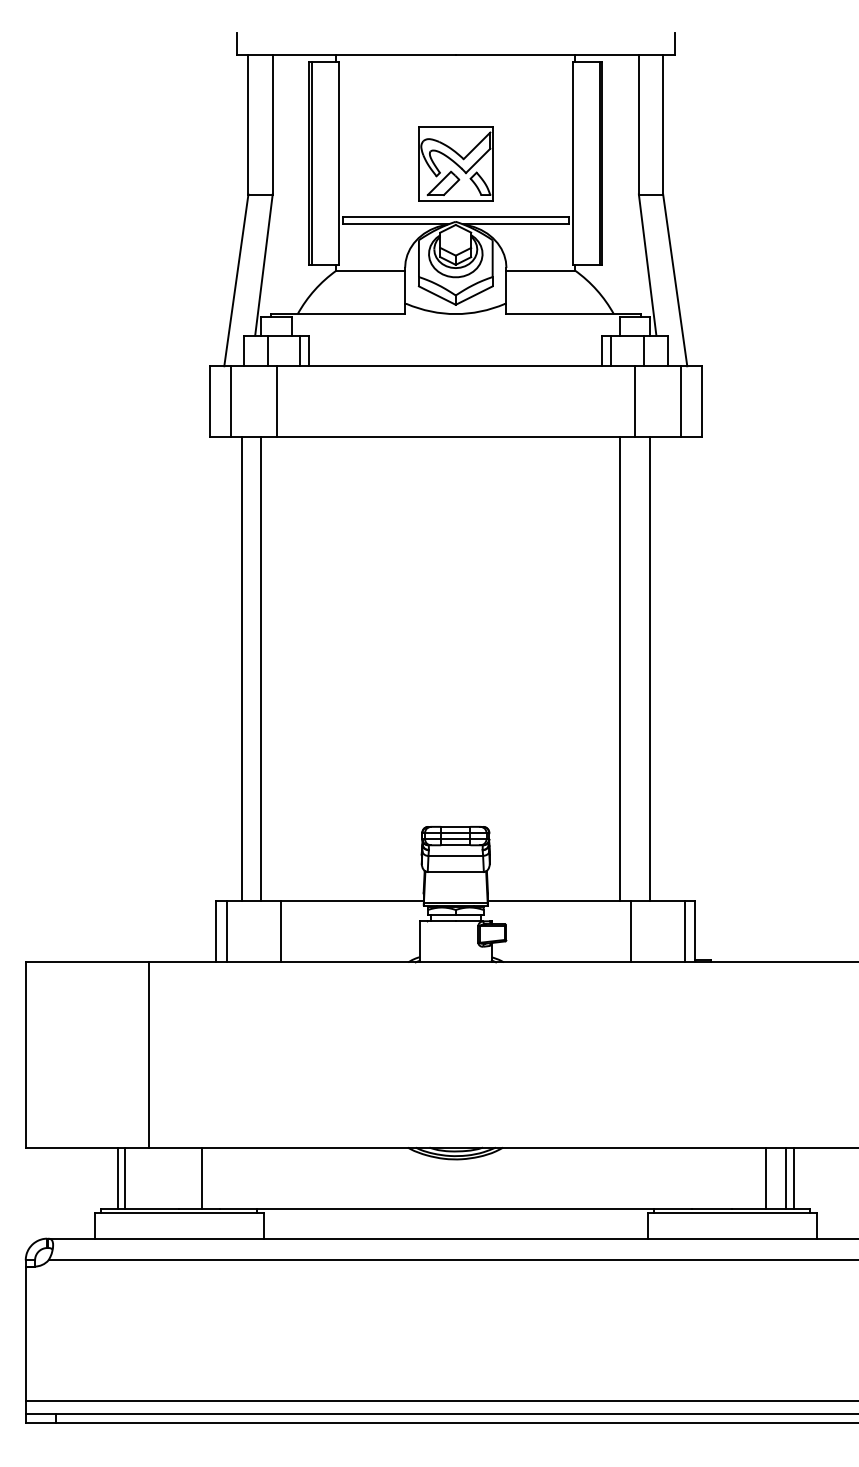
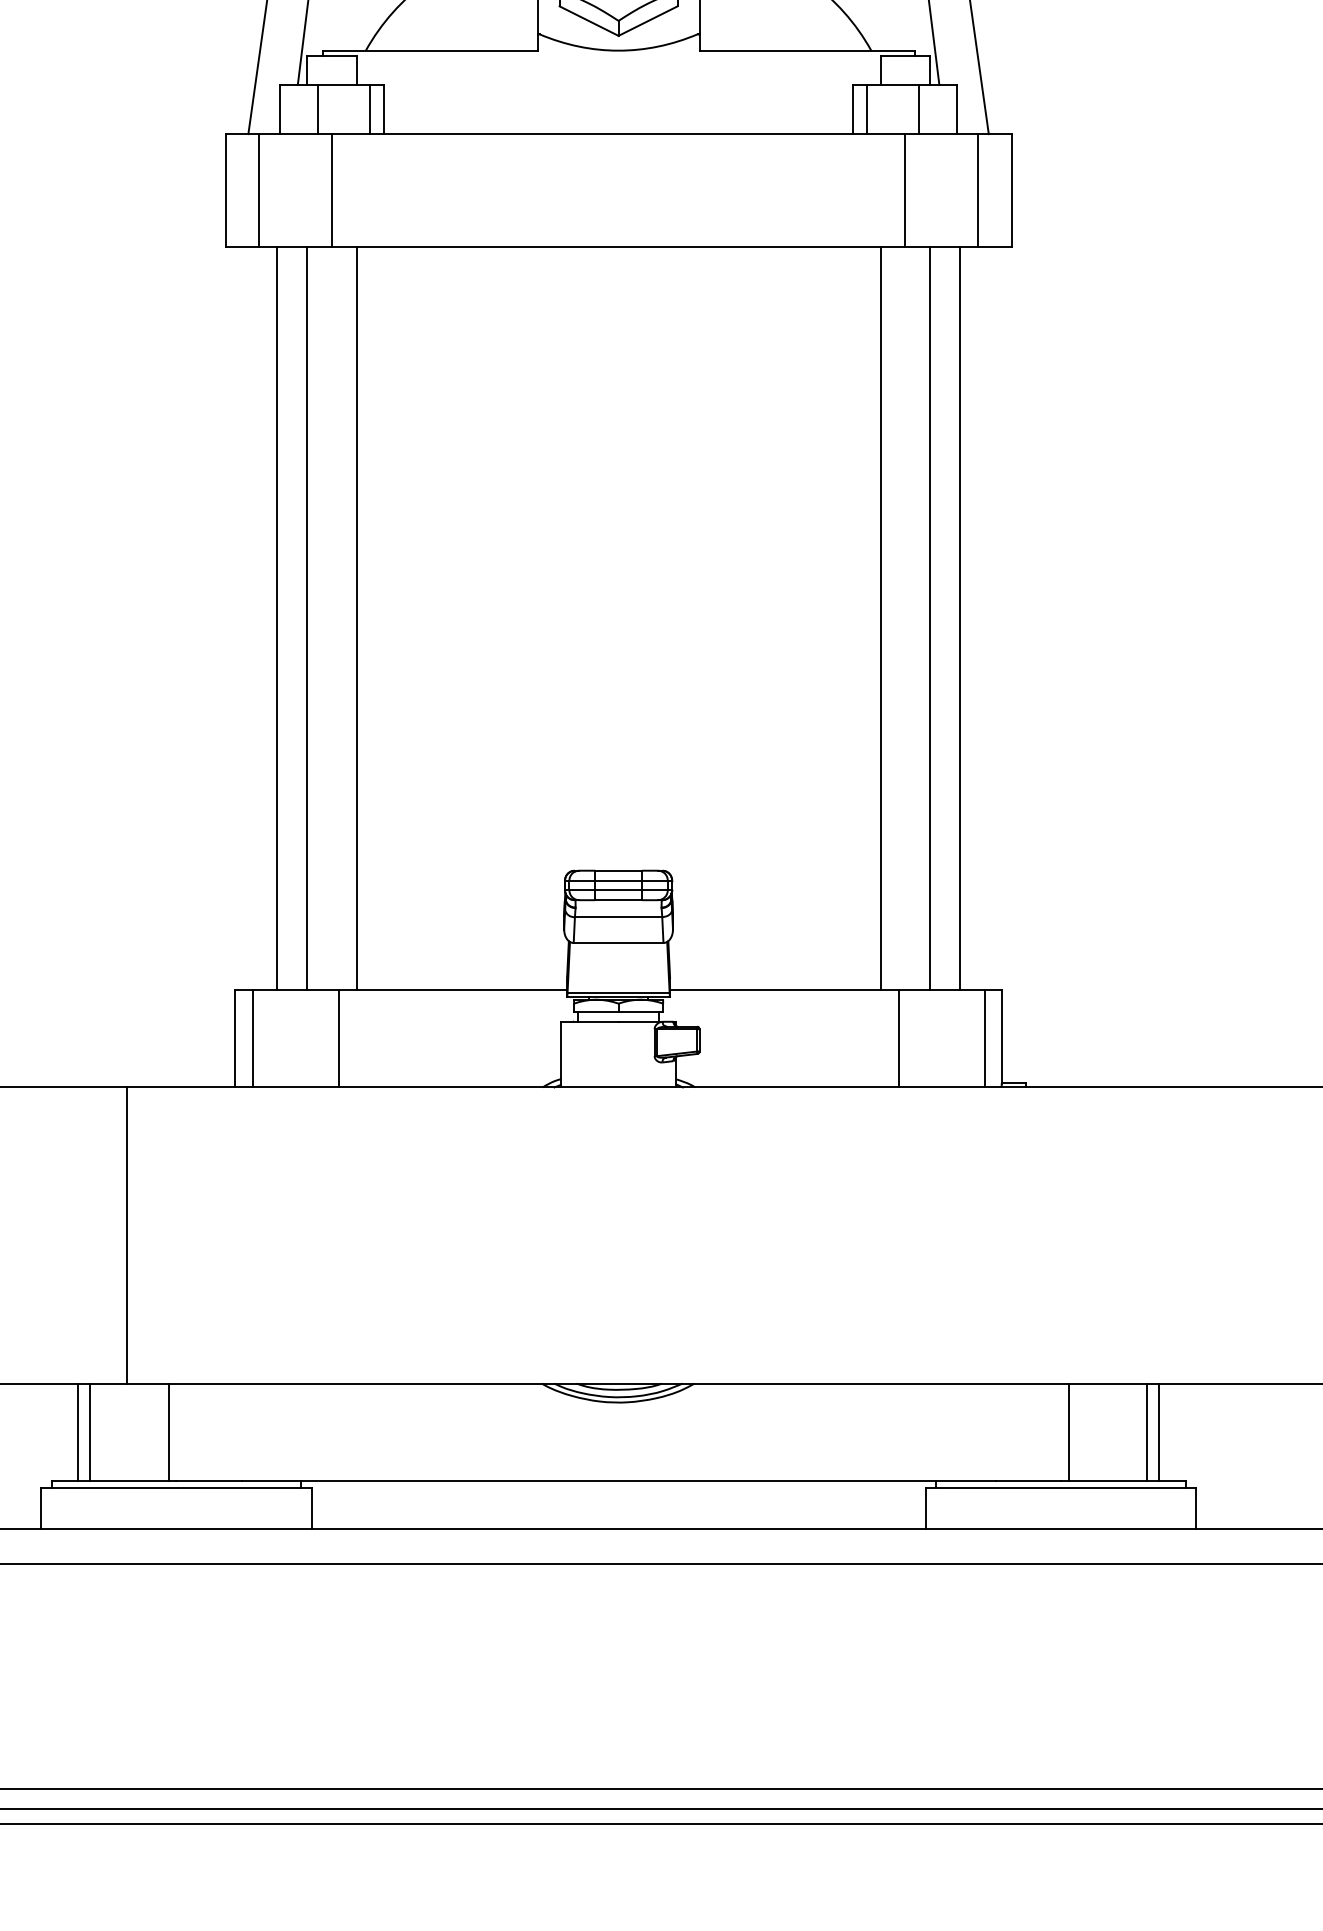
line: (291, 668) -> (355, 617), added
line: (669, 668) -> (960, 617), added
line: (202, 1177) -> (168, 1431), moved
line: (766, 1177) -> (1069, 1431), moved

